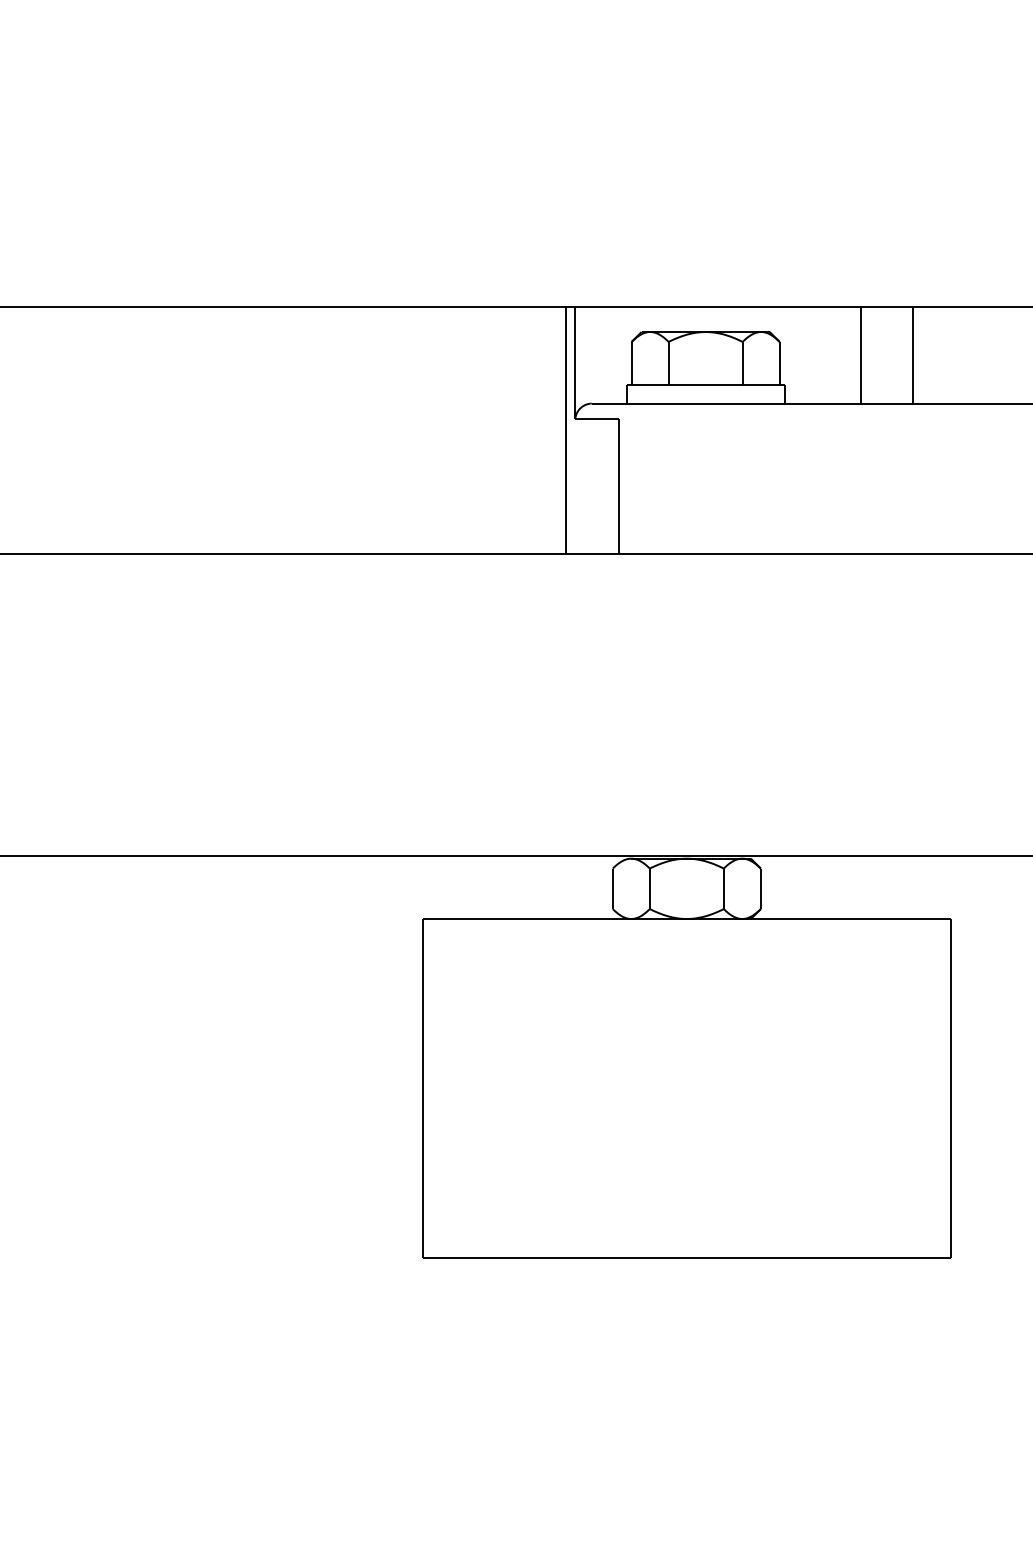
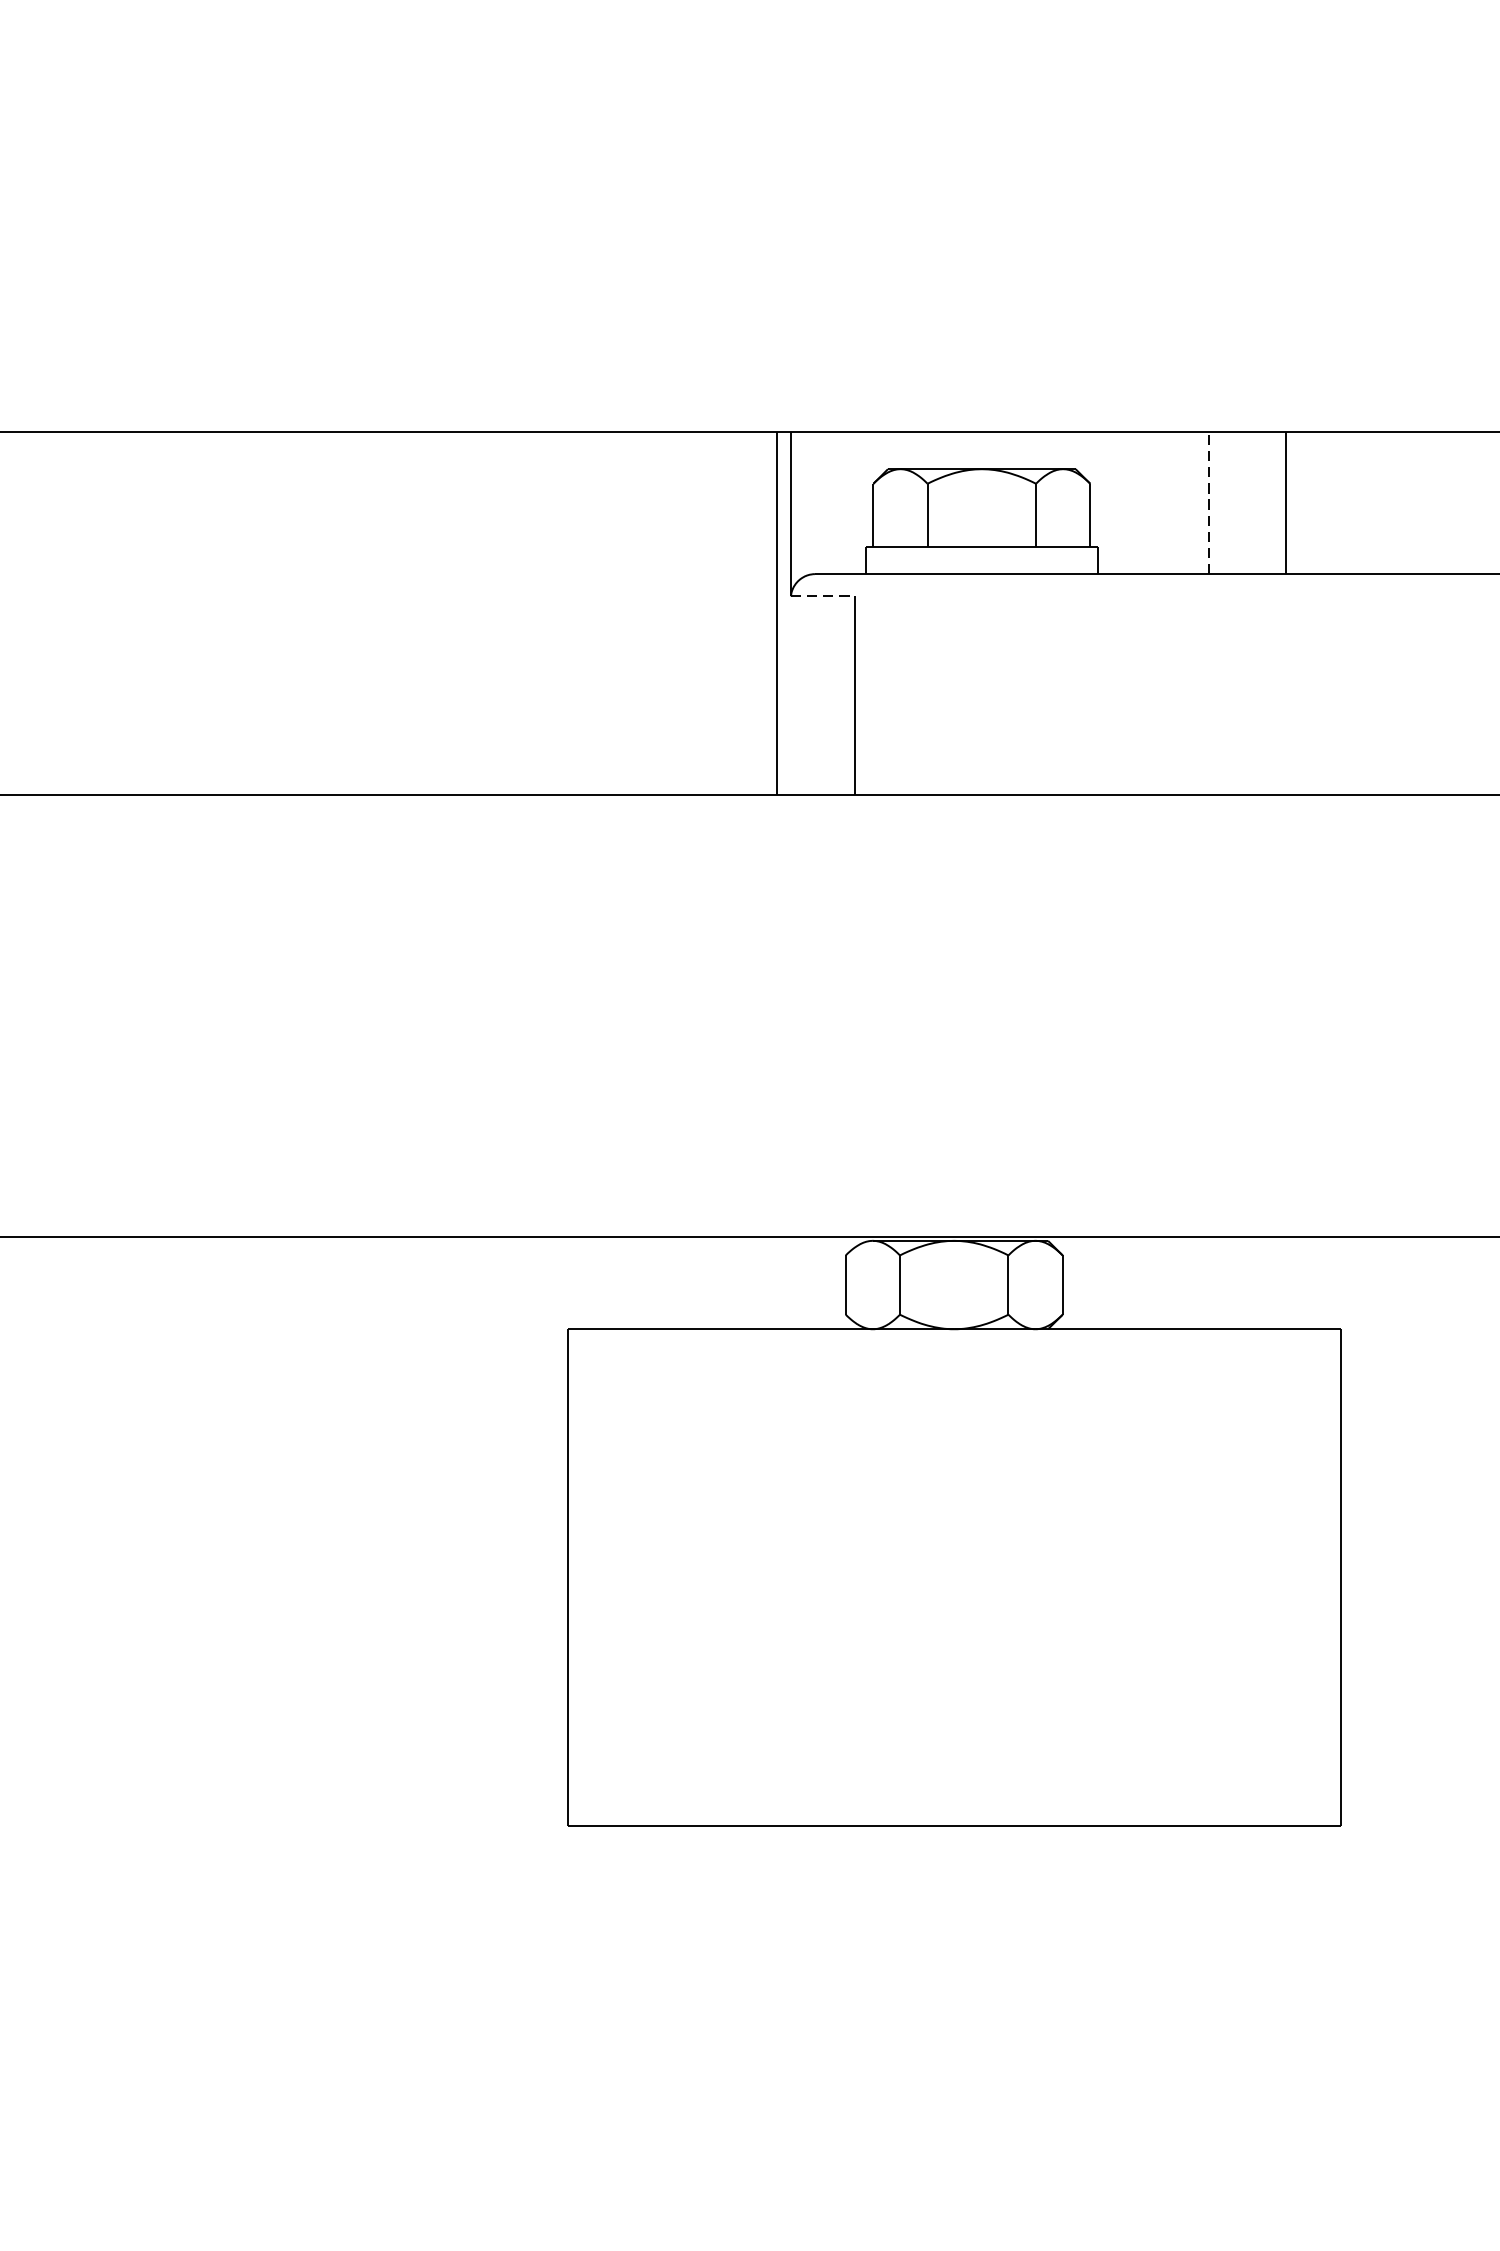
line: (860, 354) -> (1208, 502), solid -> dashed
line: (597, 418) -> (823, 595), solid -> dashed

